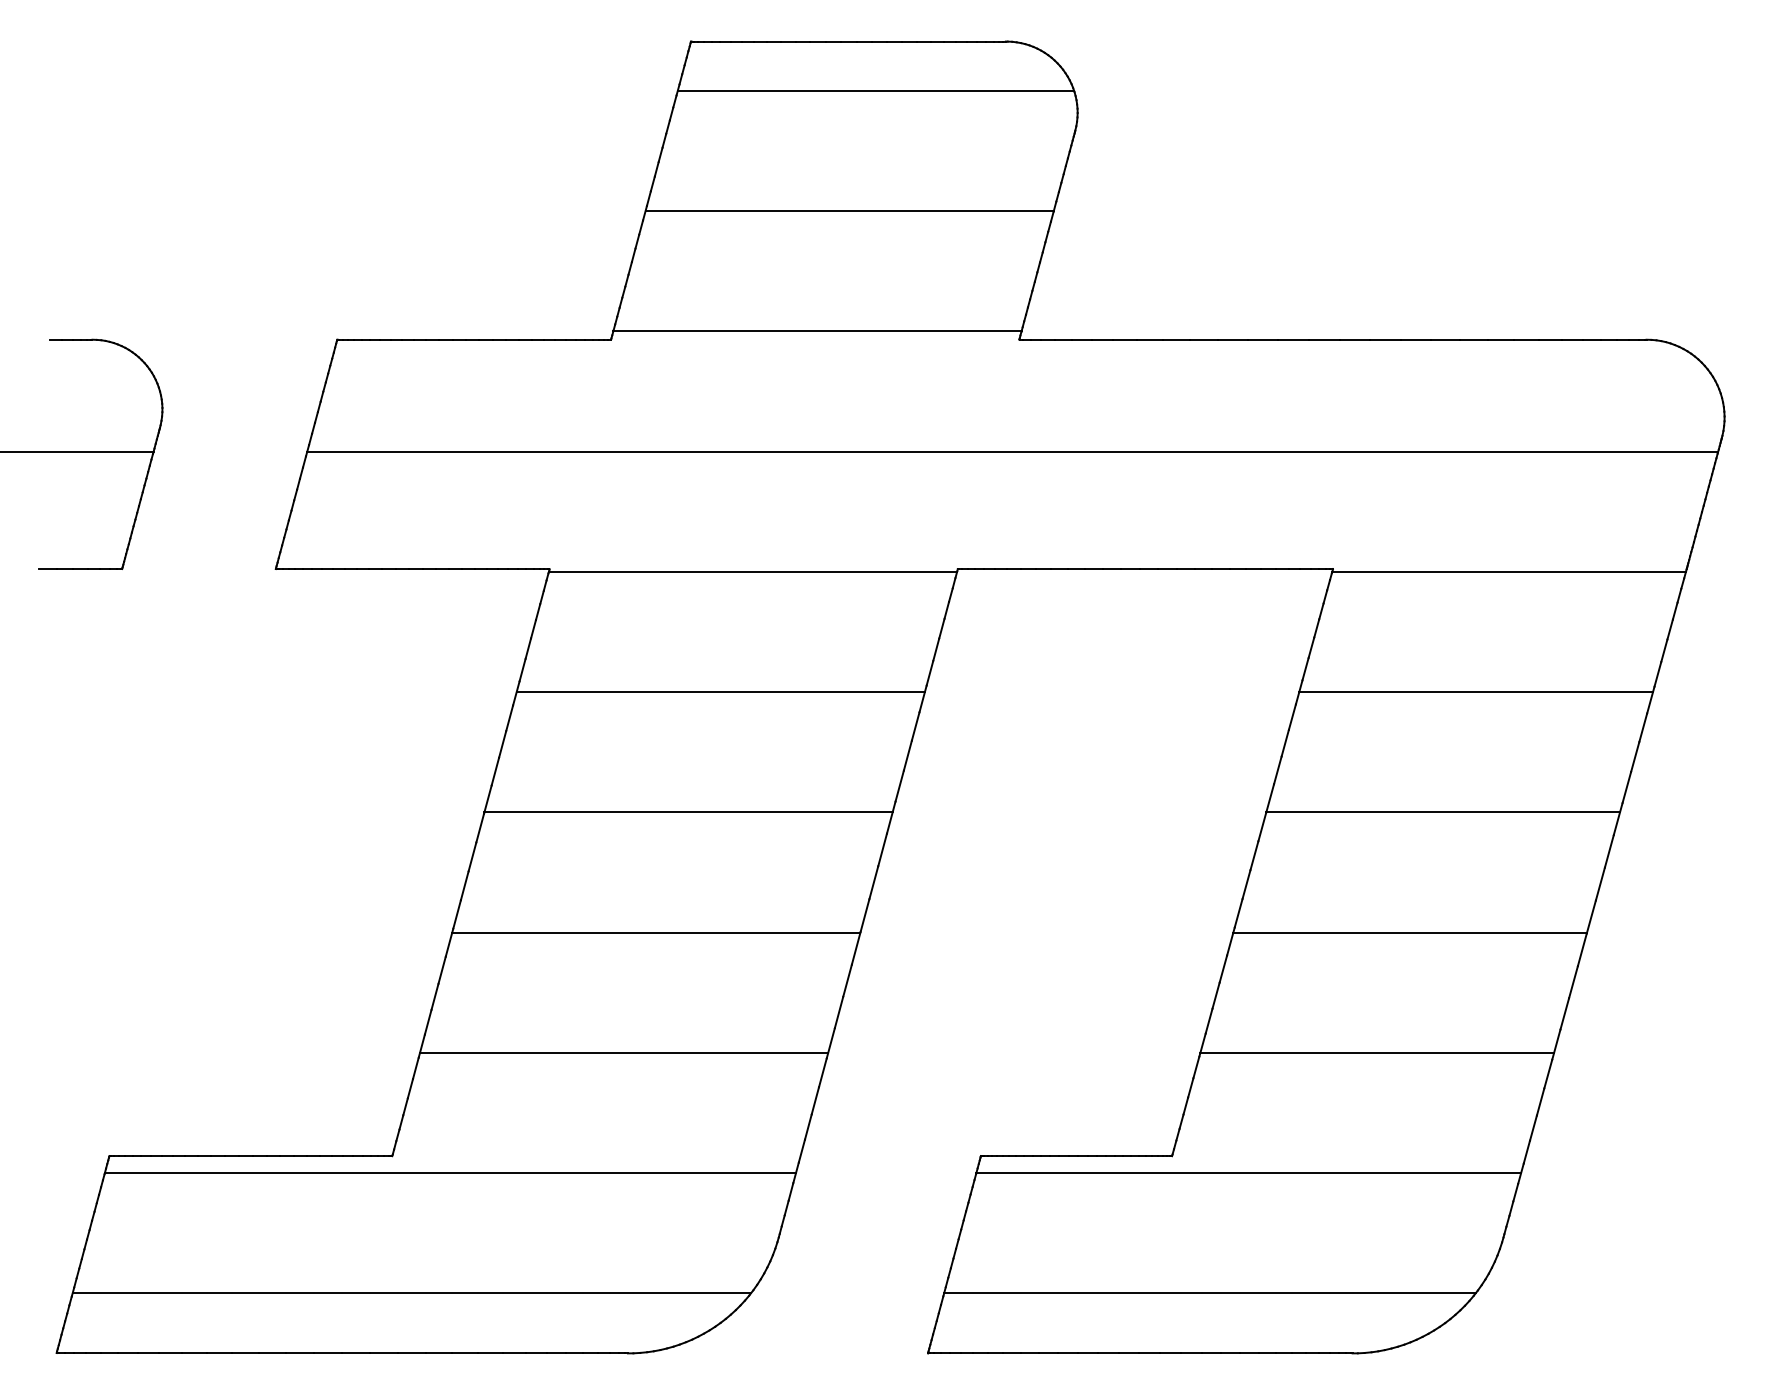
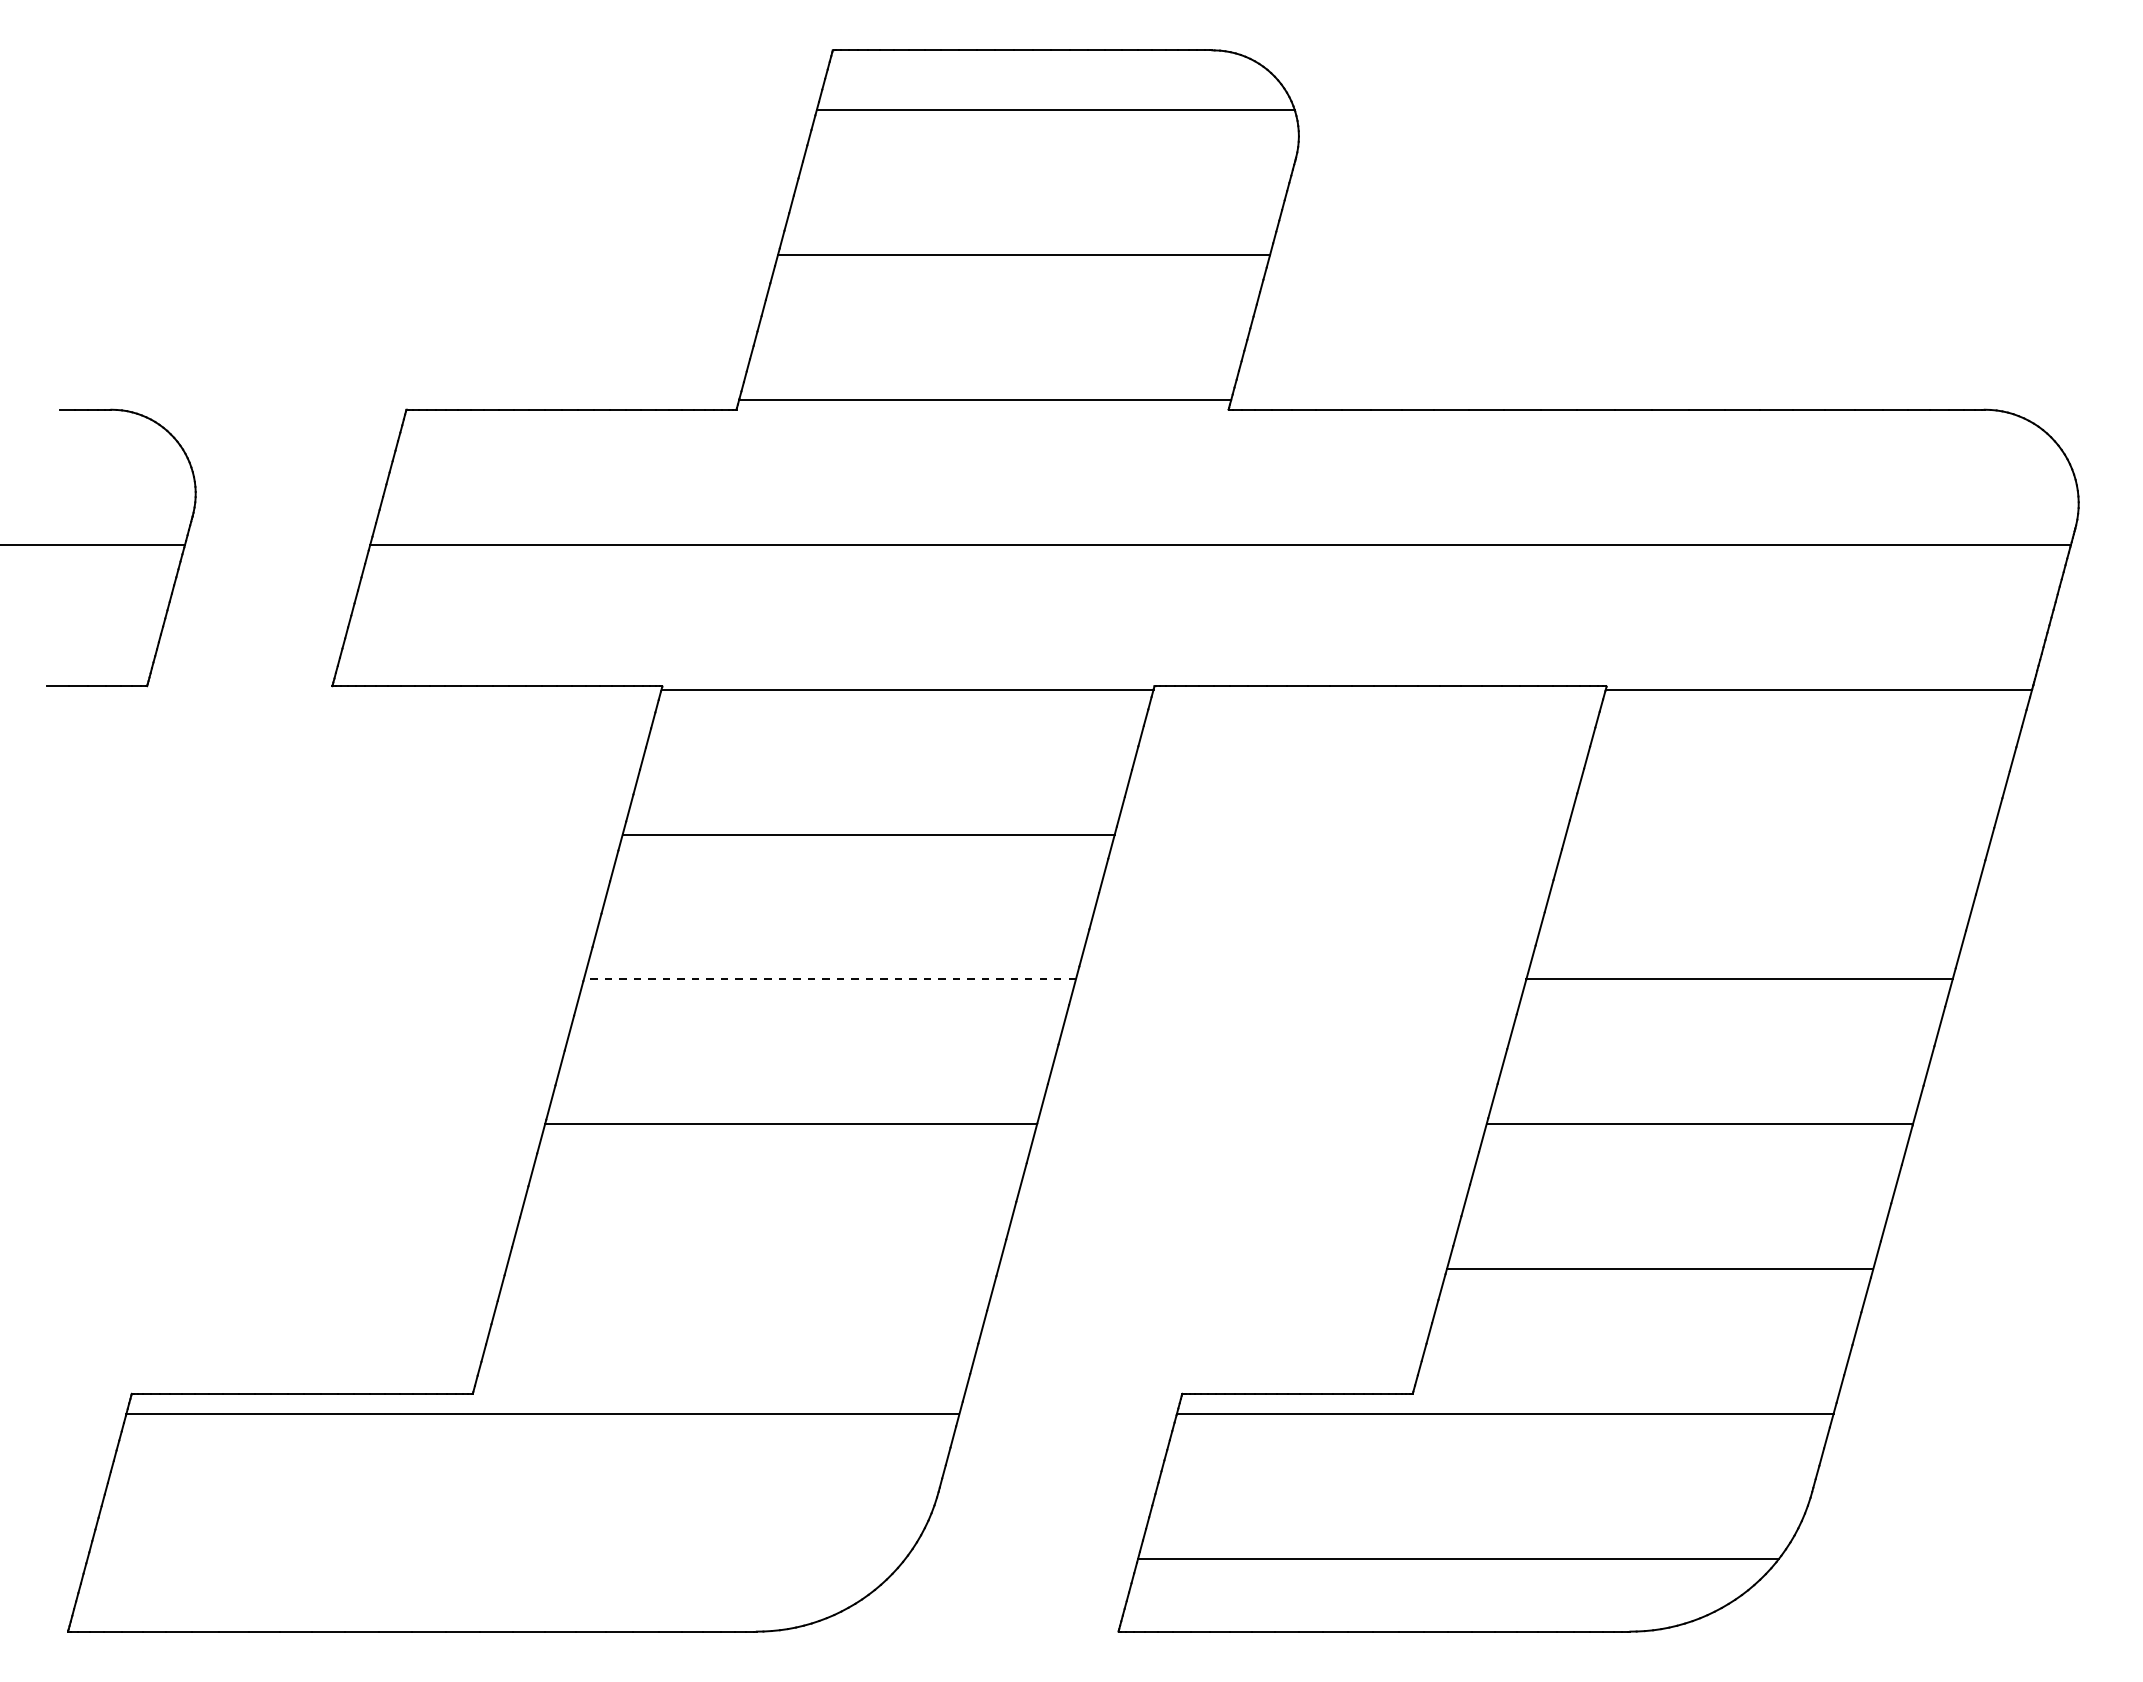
line: (1476, 692) -> (1779, 834), removed
line: (688, 812) -> (829, 979), solid -> dashed
line: (624, 1052) -> (752, 1269), removed
line: (411, 1293) -> (496, 1559), removed

